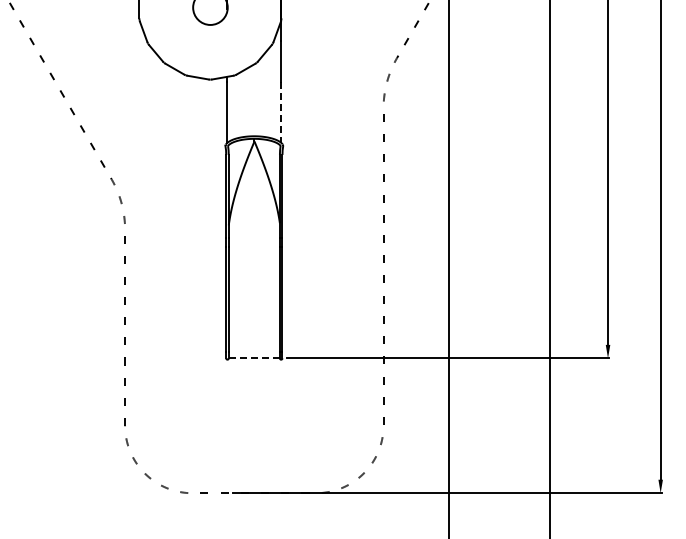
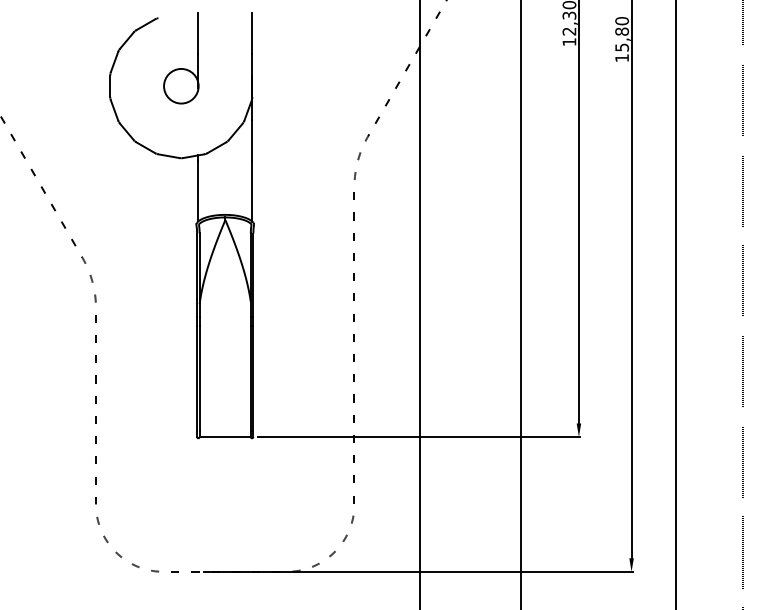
line: (281, 112) -> (252, 191), dashed -> solid
line: (254, 357) -> (225, 436), dashed -> solid

